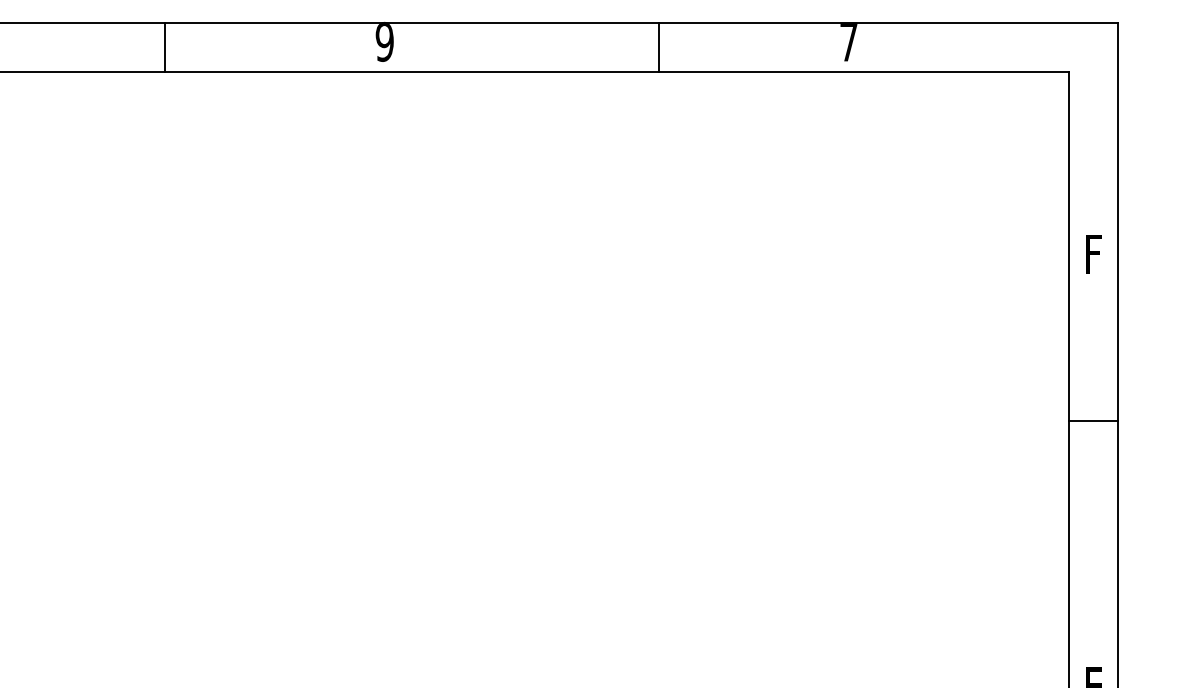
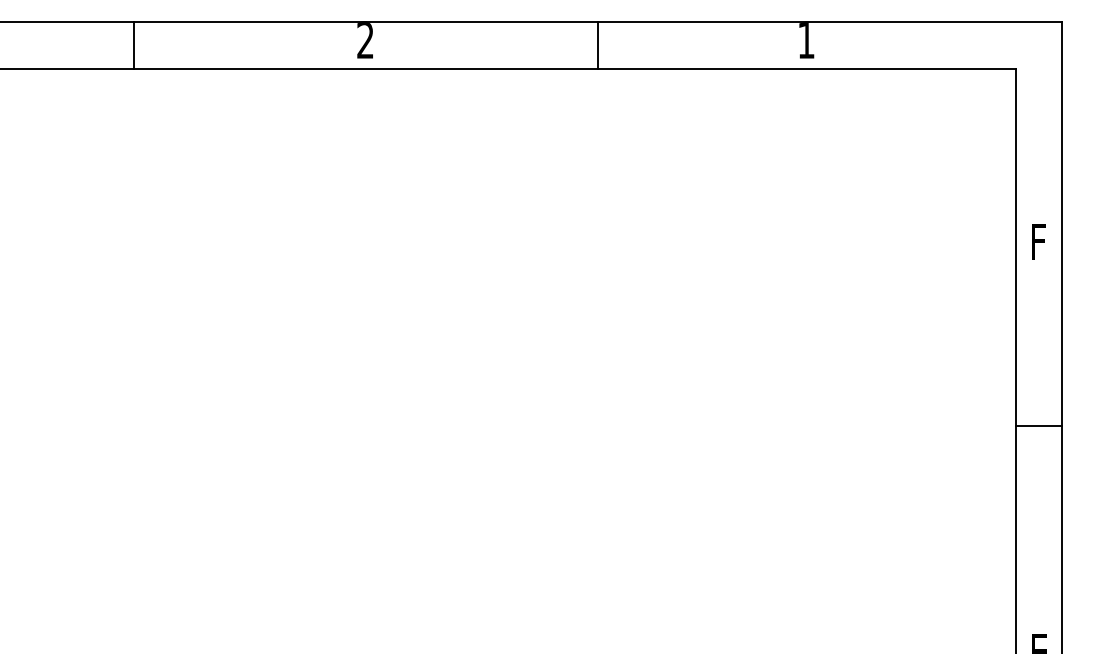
text: (384, 42) -> (365, 40), 9 -> 2
text: (848, 42) -> (805, 40), 7 -> 1
line: (165, 47) -> (134, 45), moved
line: (658, 47) -> (597, 45), moved
line: (1093, 421) -> (1038, 426), moved

